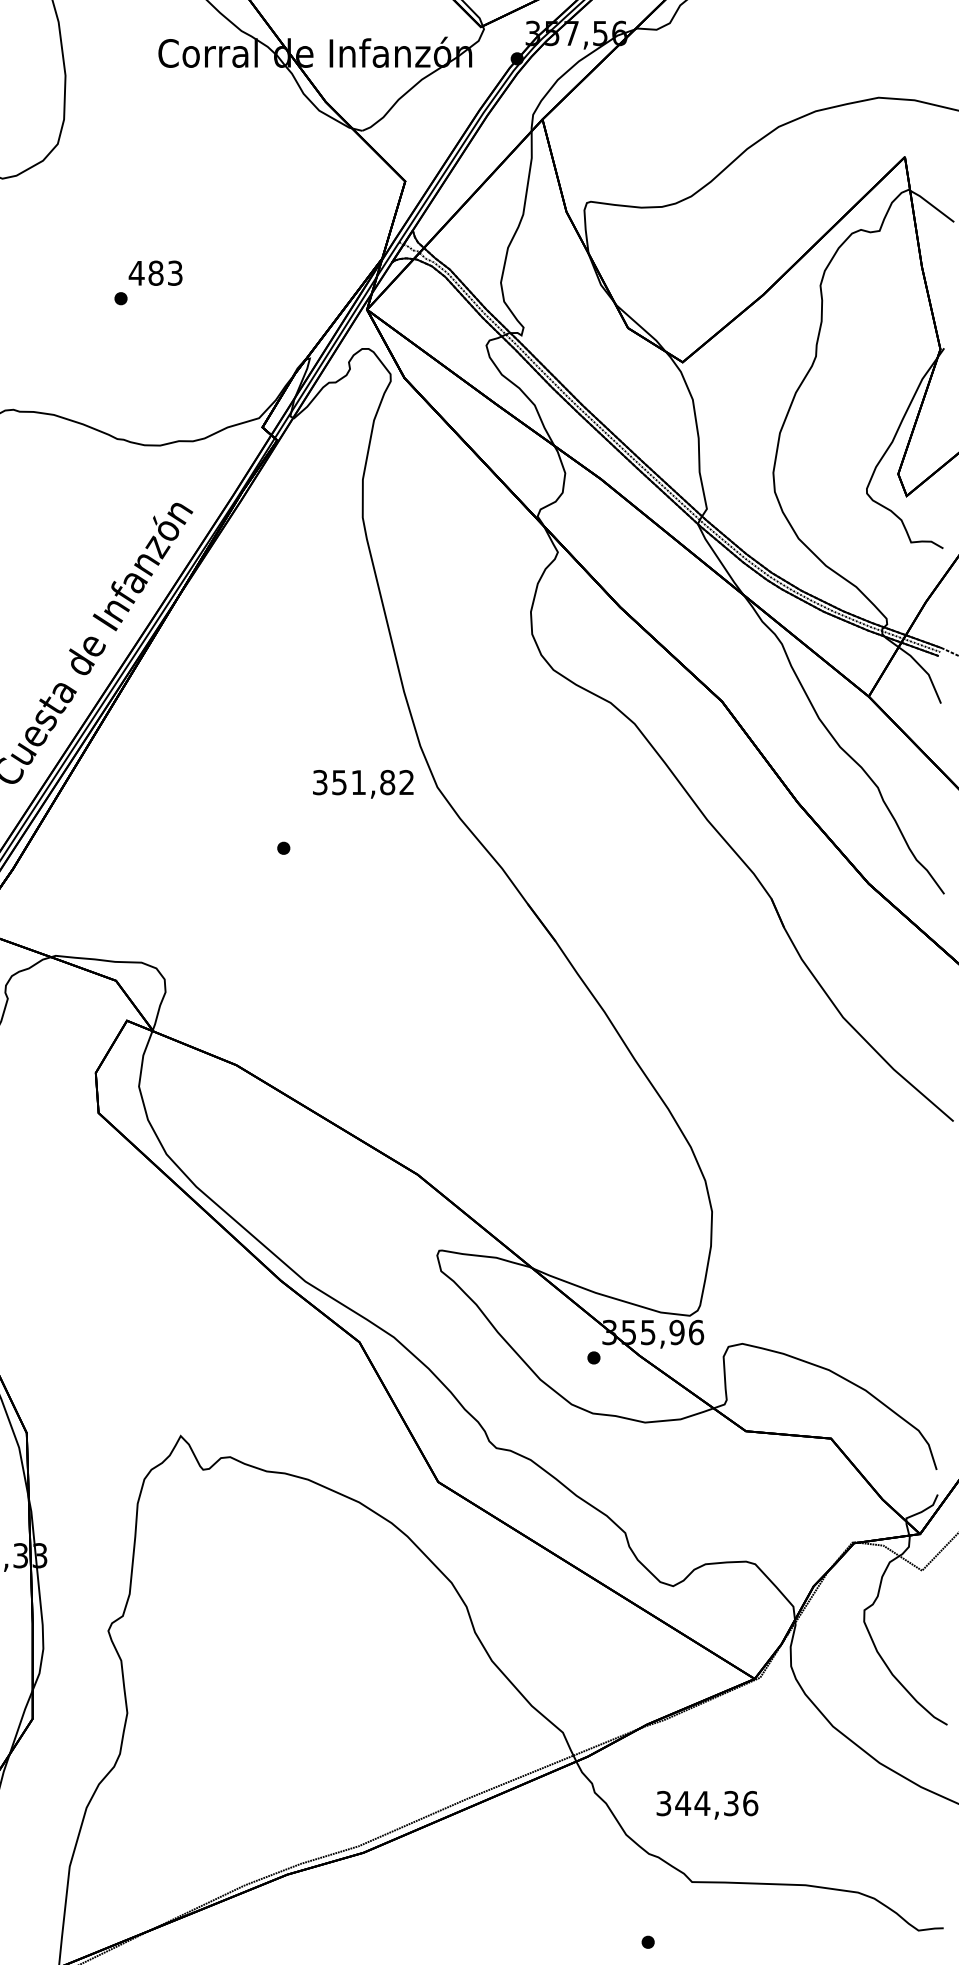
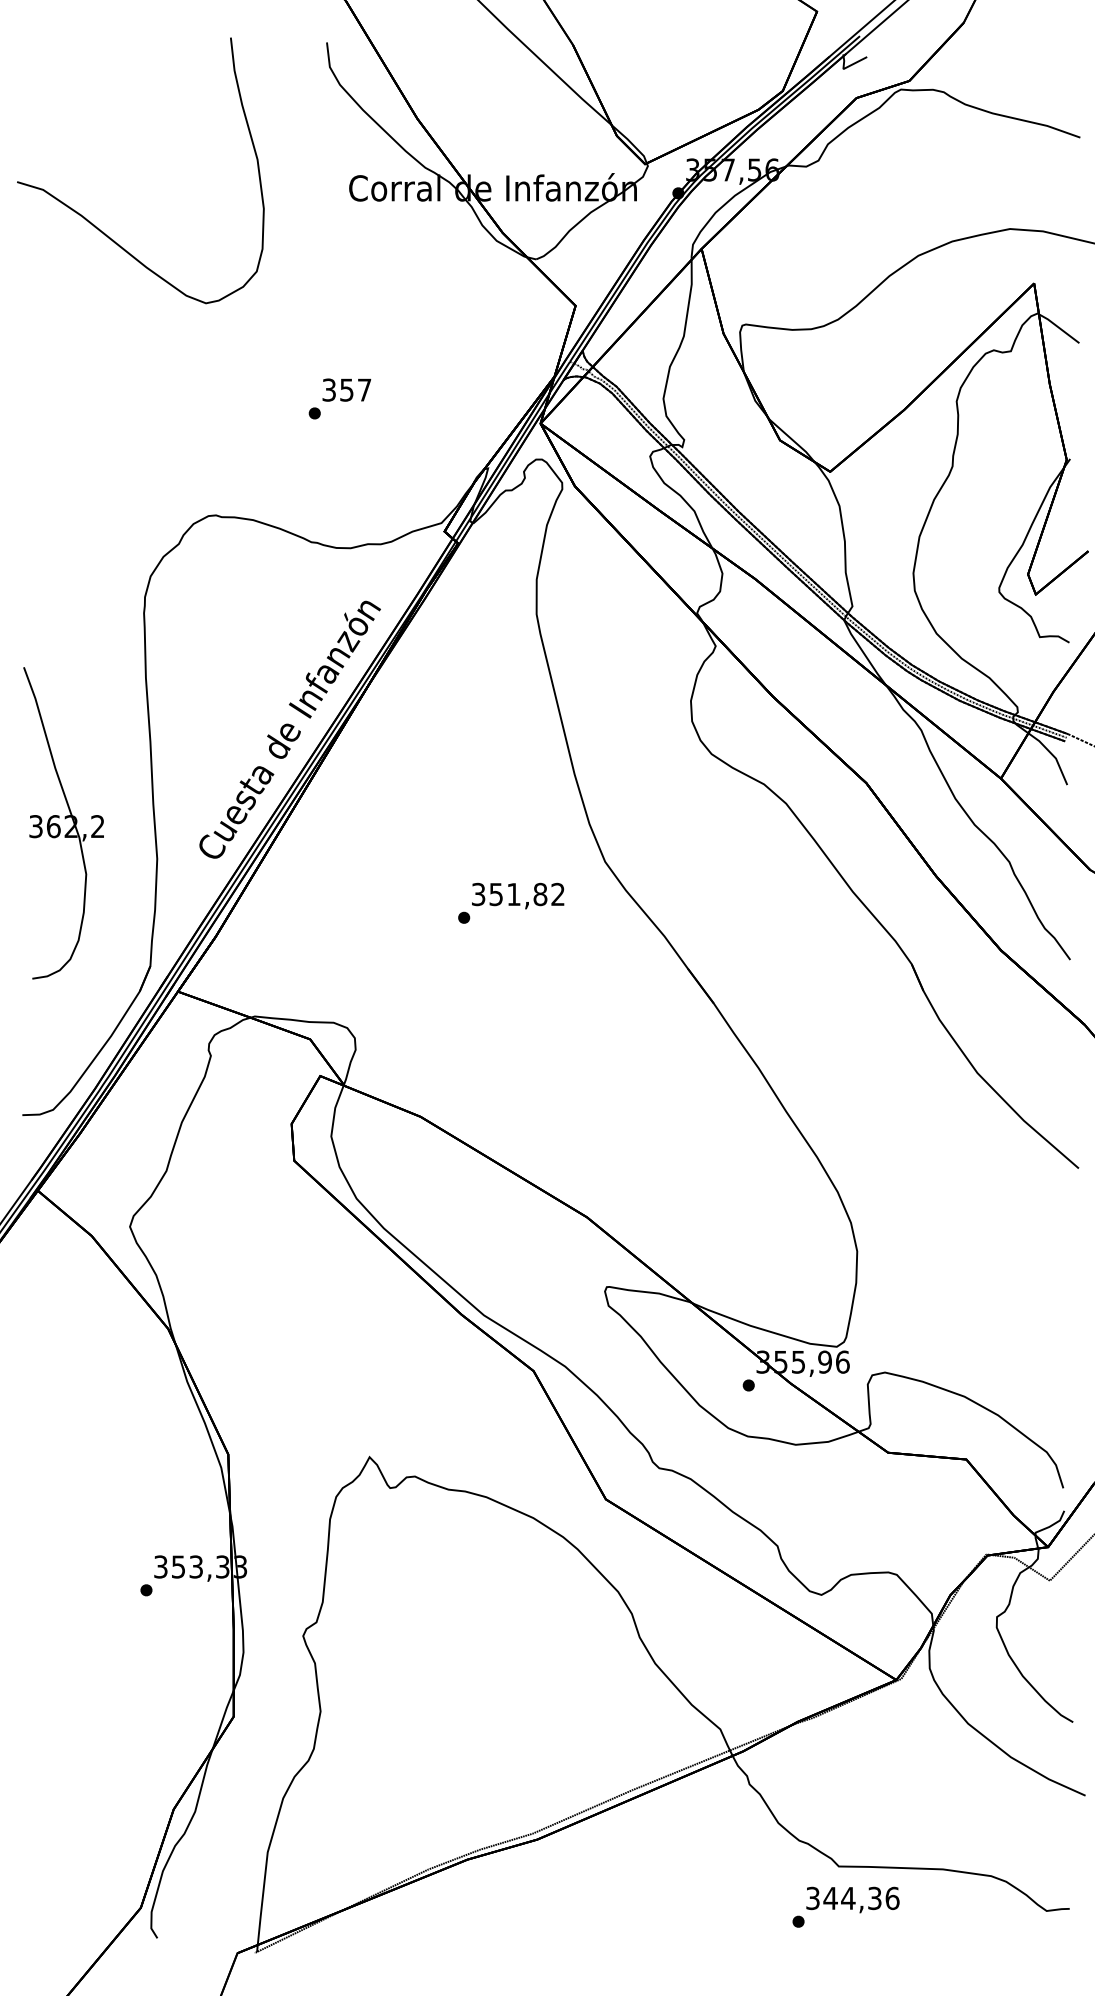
text: (155, 272) -> (346, 389), 483 -> 357
text: (363, 783) -> (518, 895), moved
text: (706, 1804) -> (852, 1899), moved

